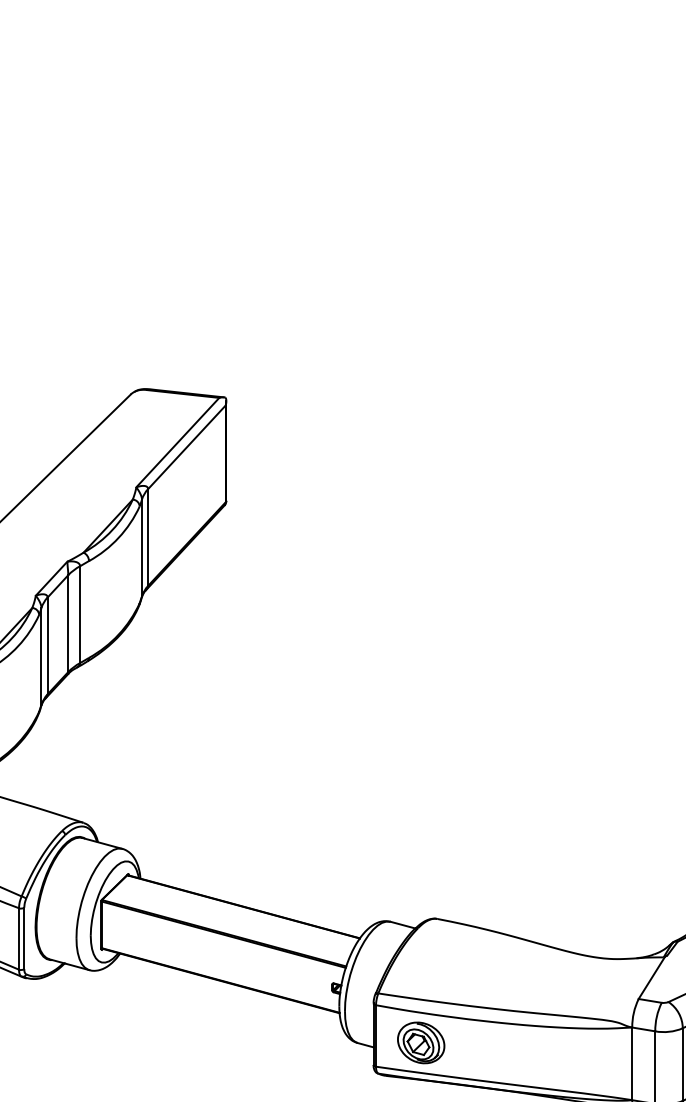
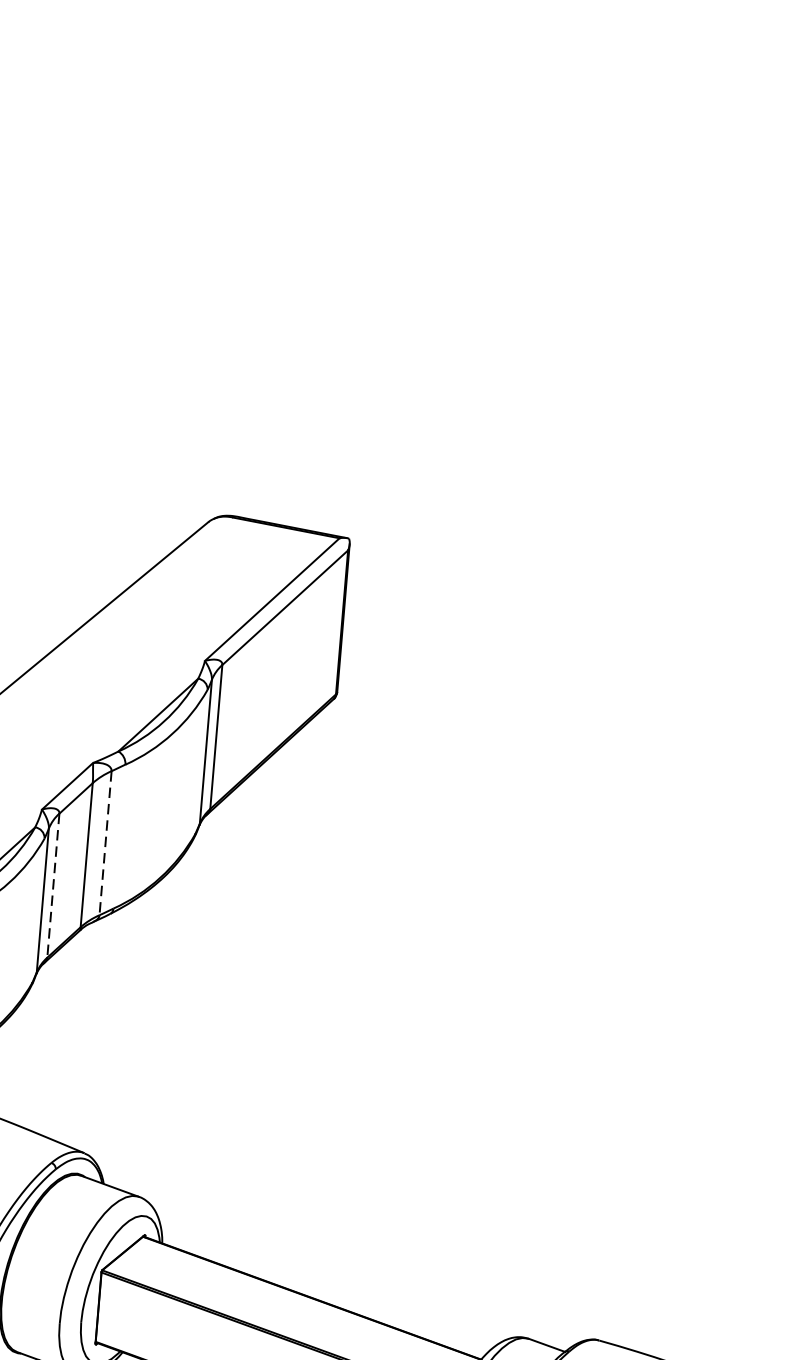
line: (80, 615) -> (105, 844), solid -> dashed
line: (47, 646) -> (53, 886), solid -> dashed

